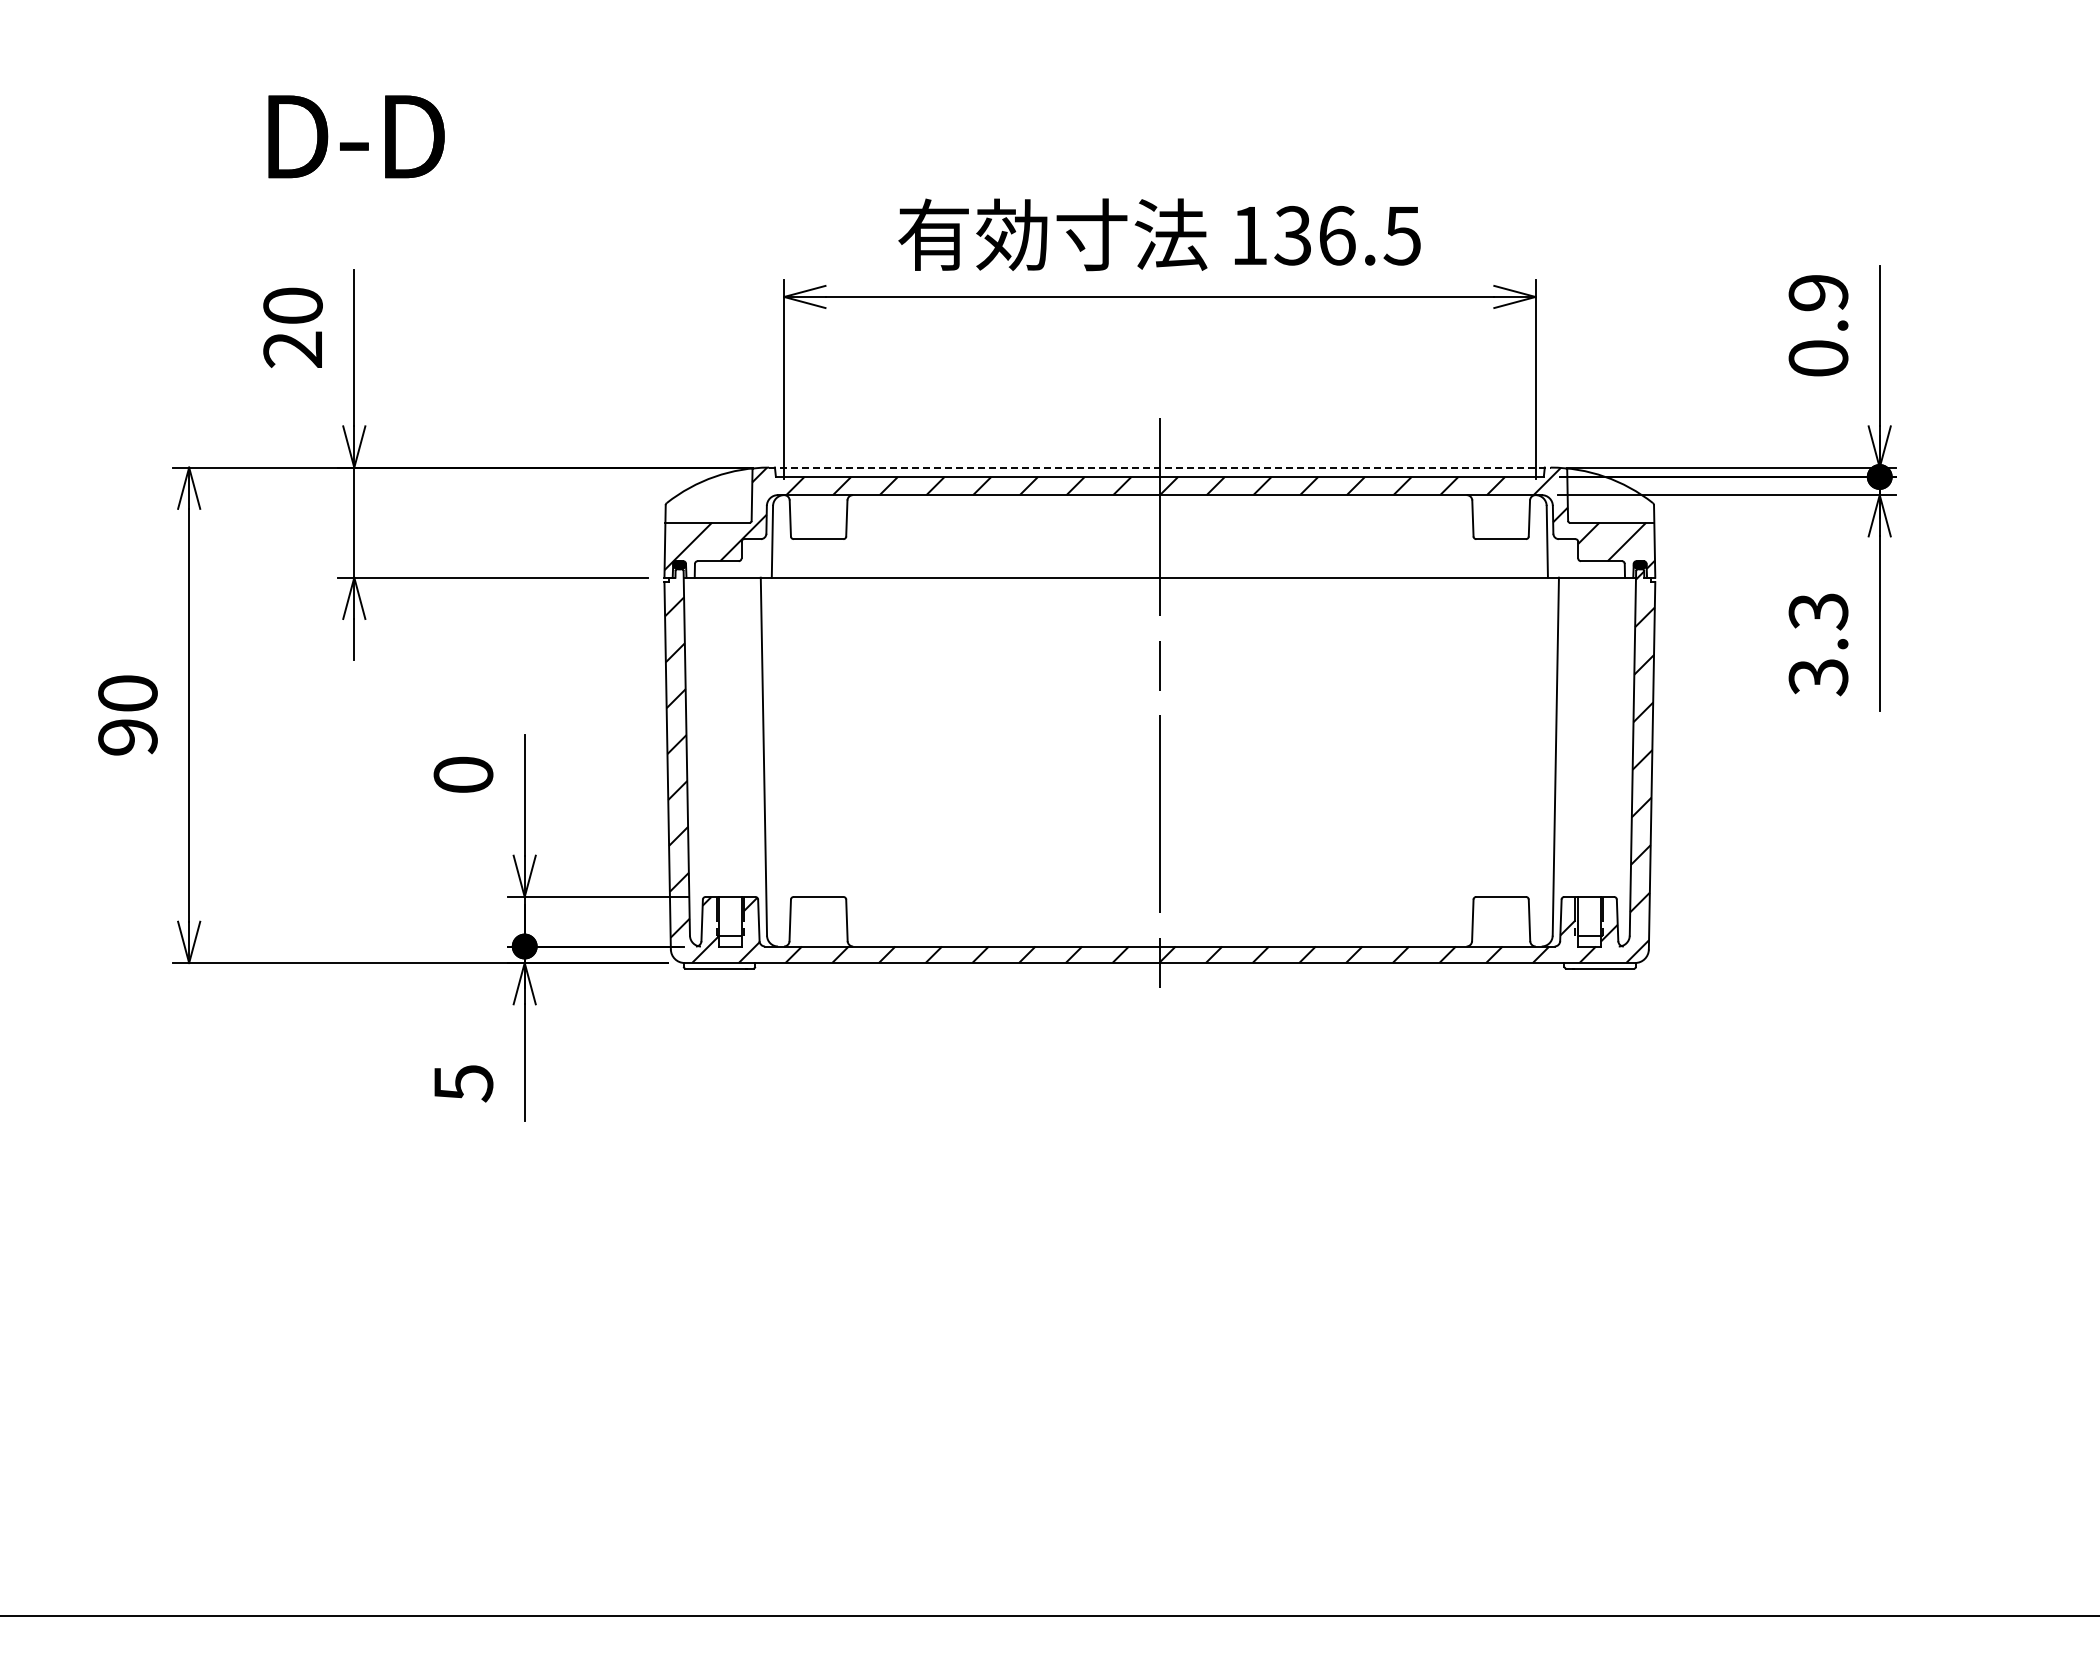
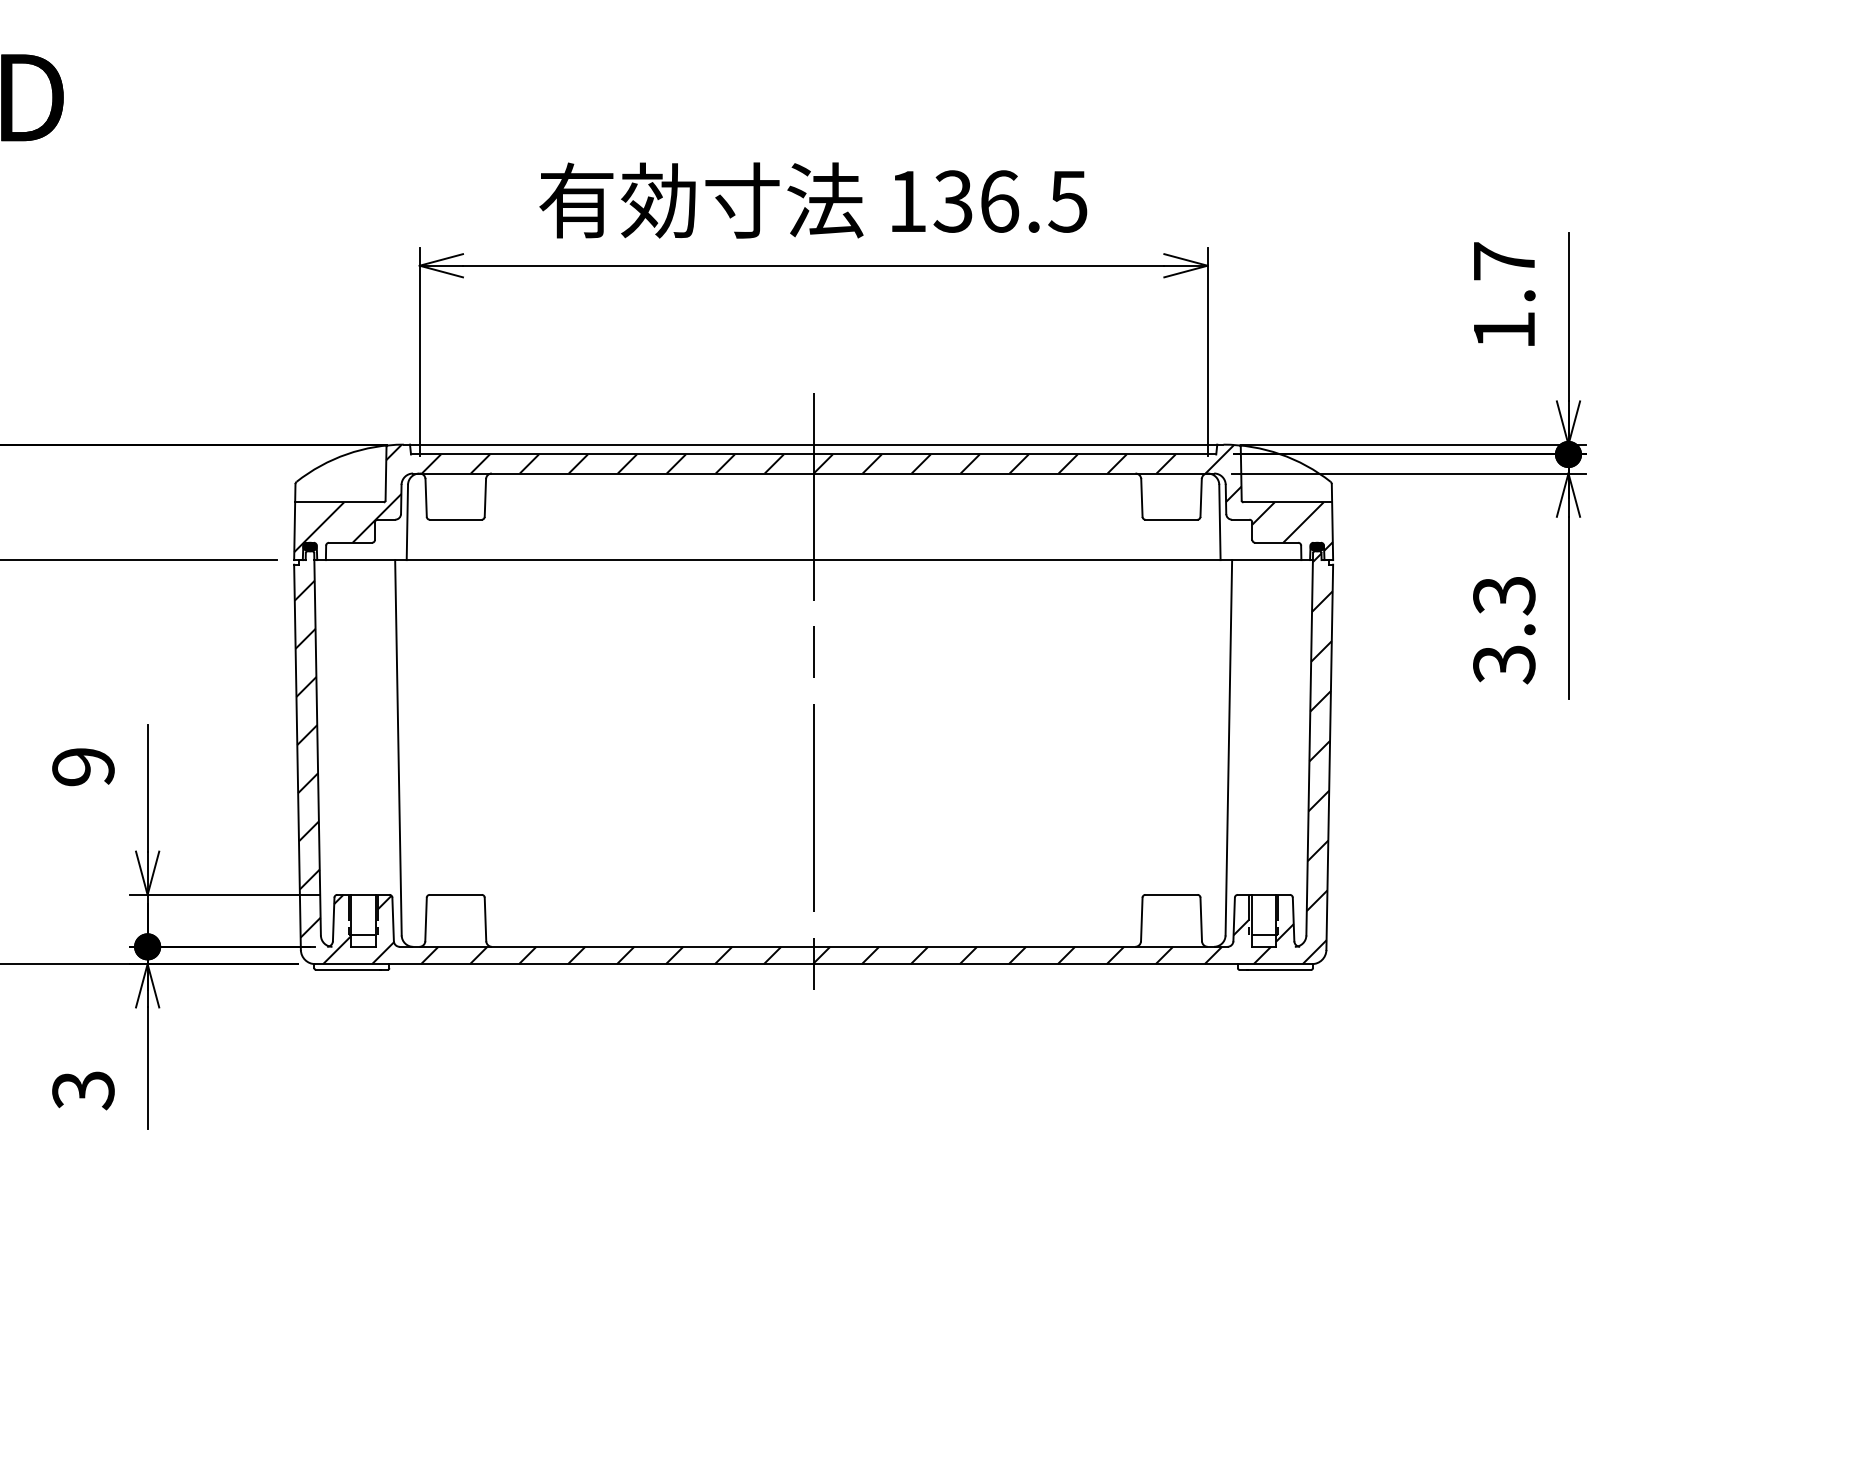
text: (1818, 325) -> (1504, 295), 0.9 -> 1.7
line: (1159, 467) -> (813, 444), dashed -> solid
text: (463, 774) -> (83, 766), 0 -> 9
text: (463, 1083) -> (83, 1090), 5 -> 3

